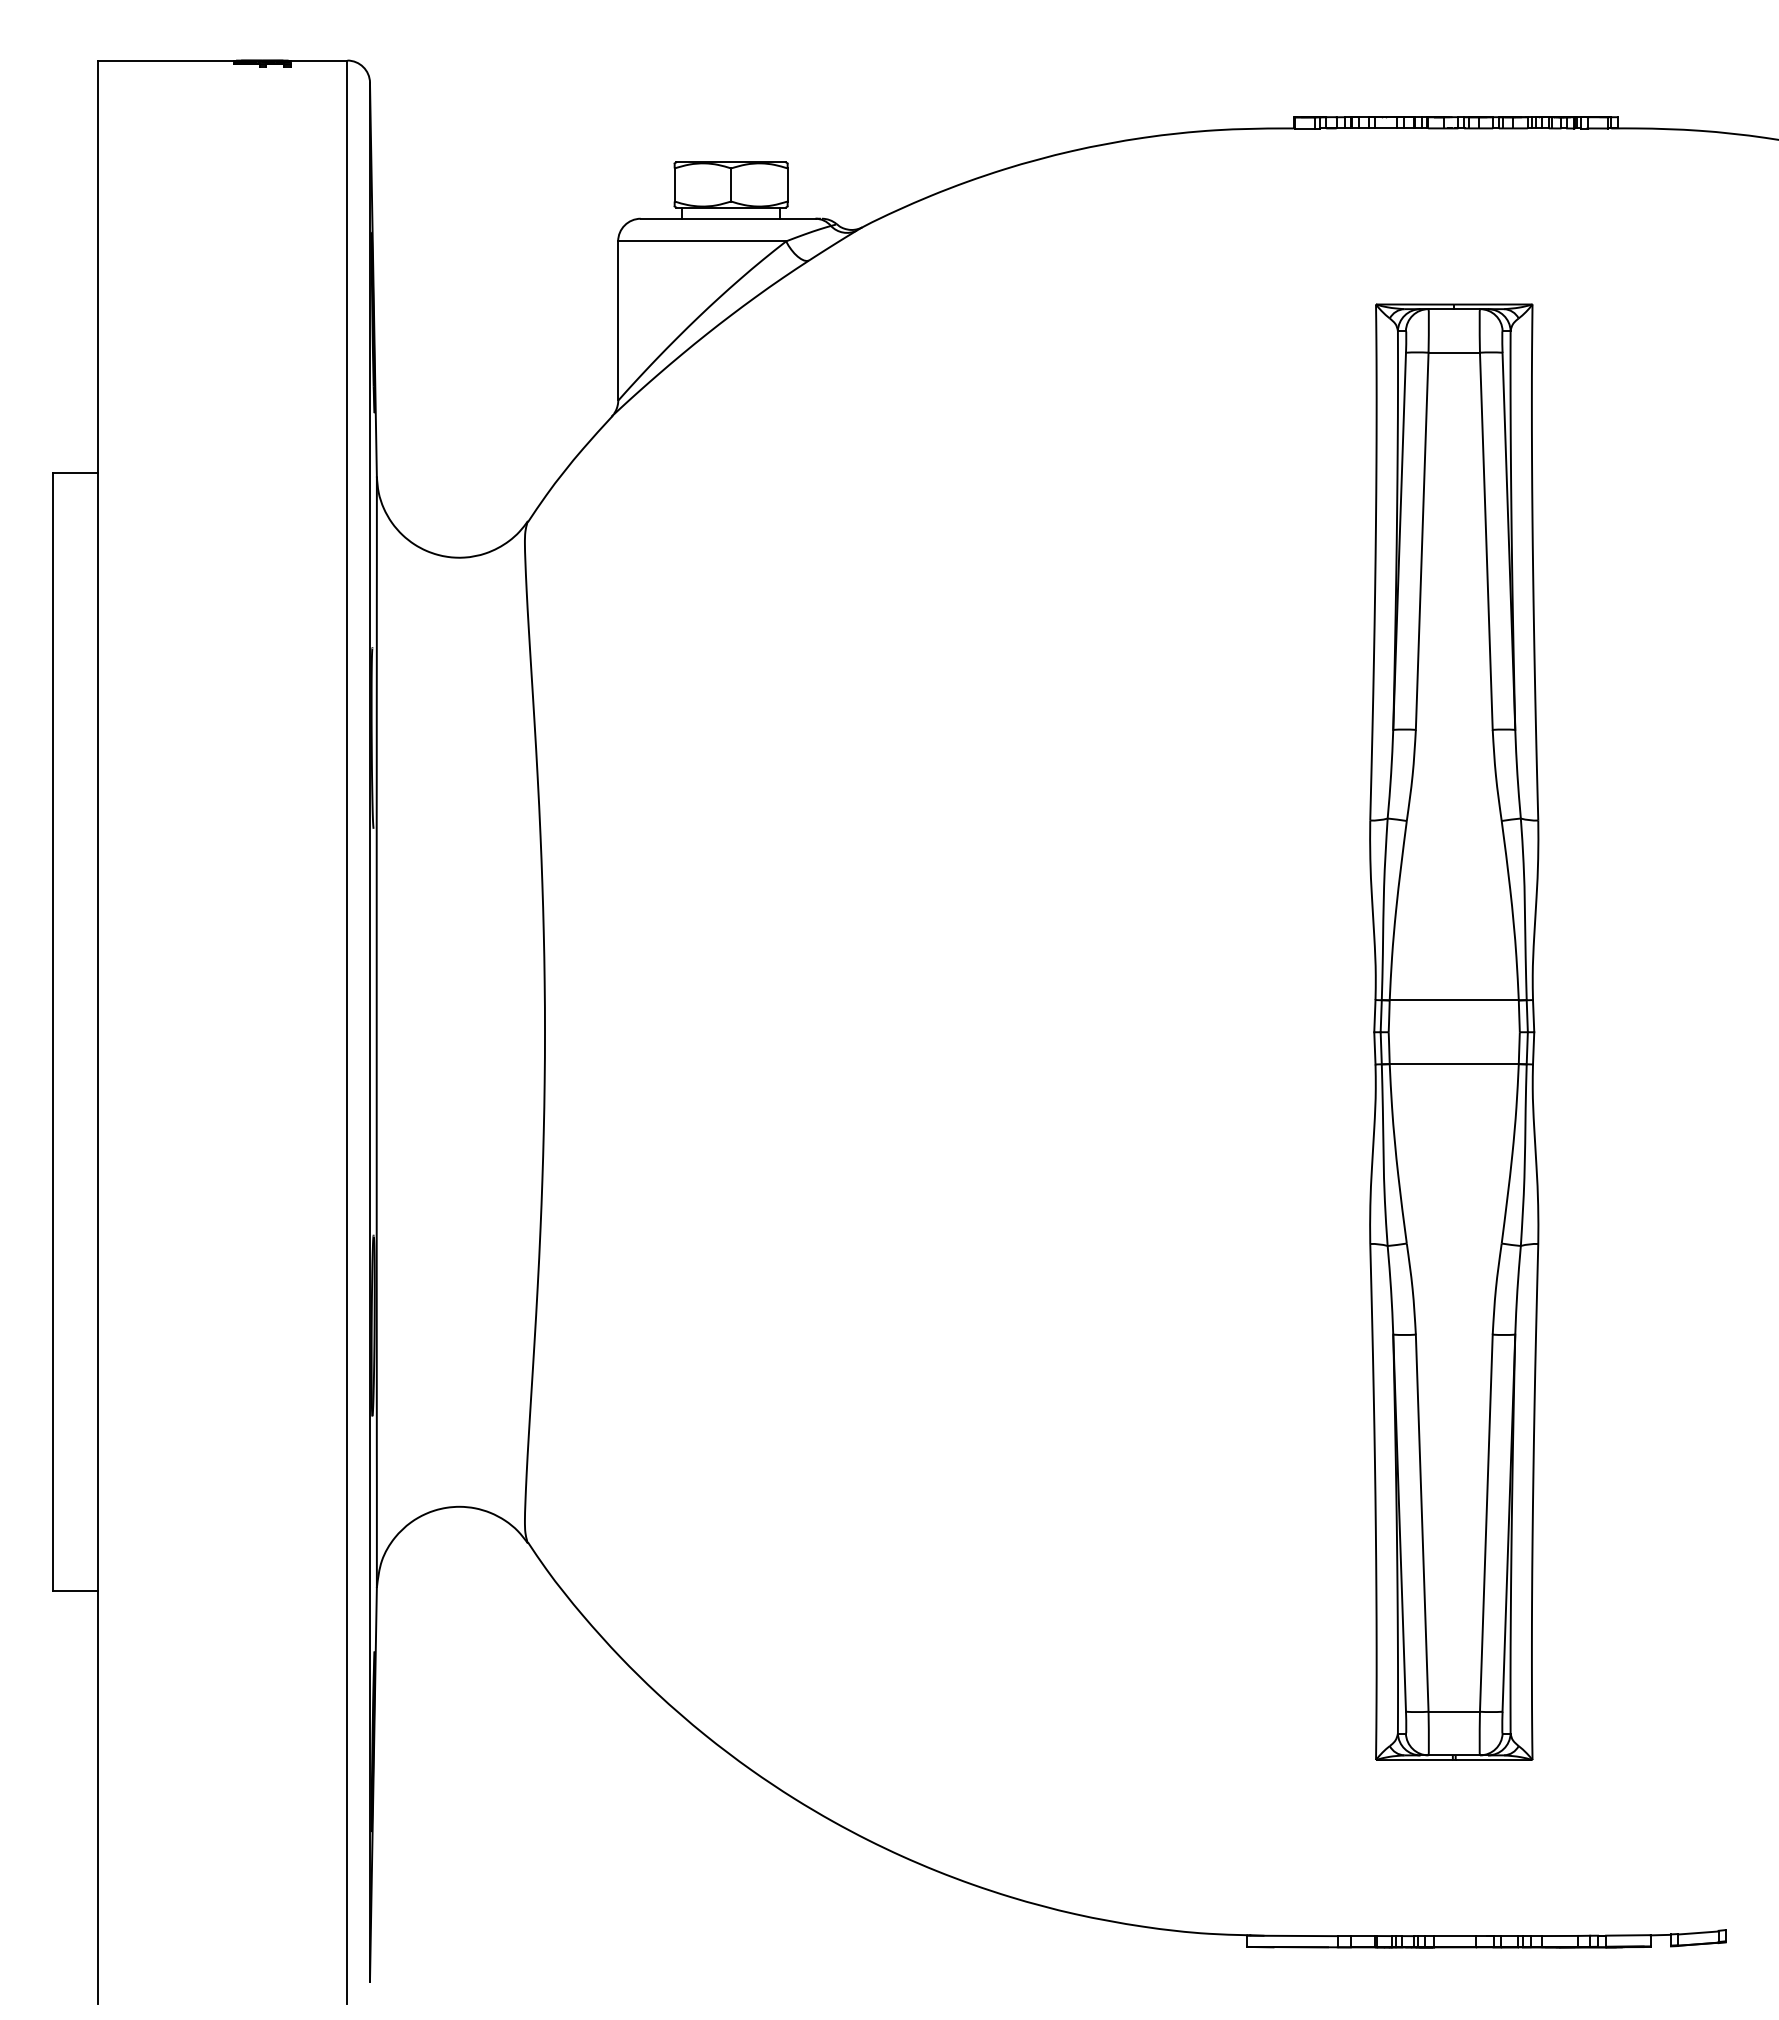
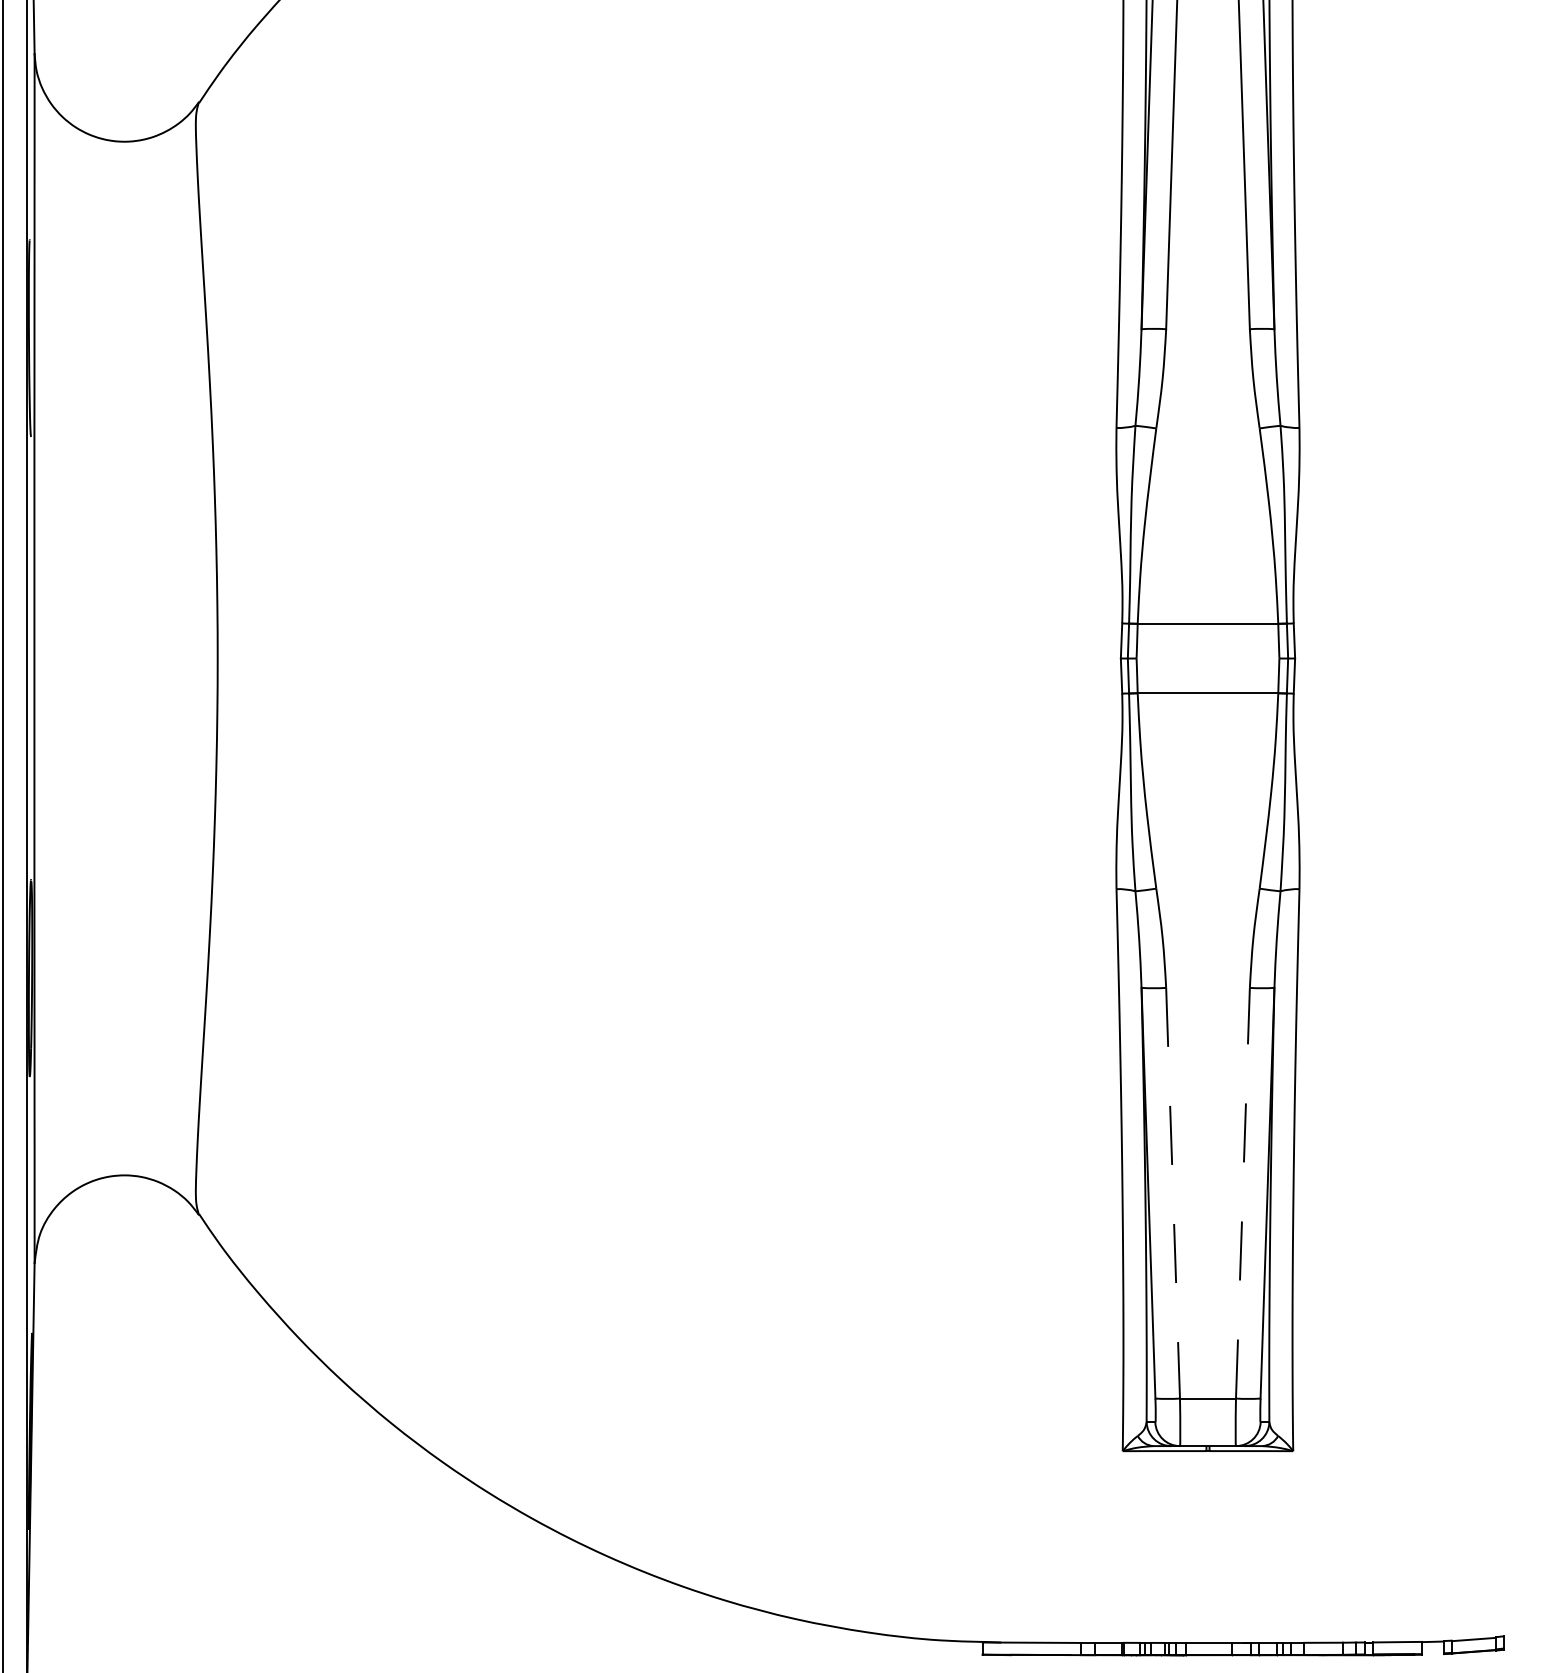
line: (1422, 1523) -> (1173, 1193), solid -> dashed
line: (1486, 1523) -> (1243, 1193), solid -> dashed

